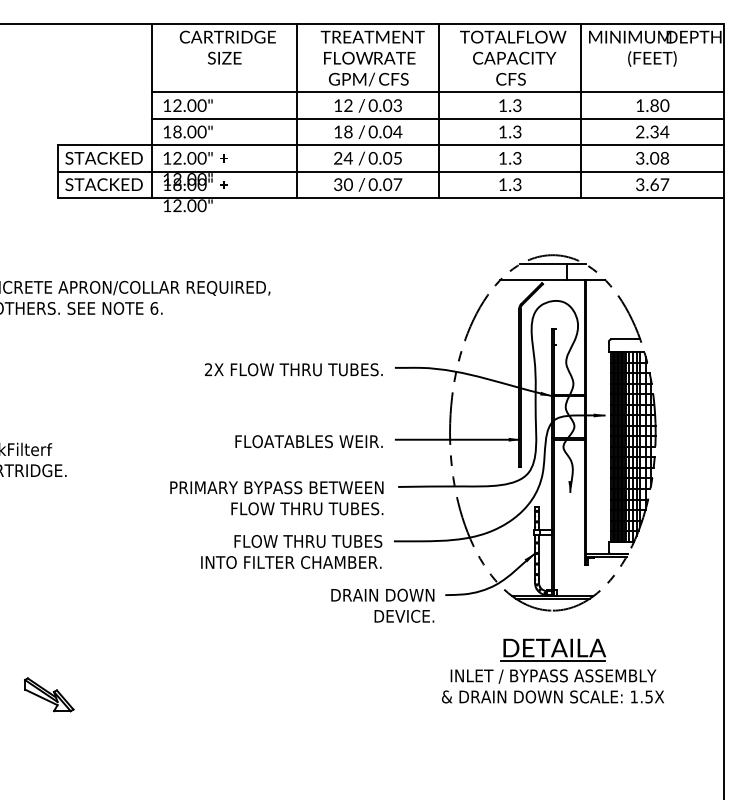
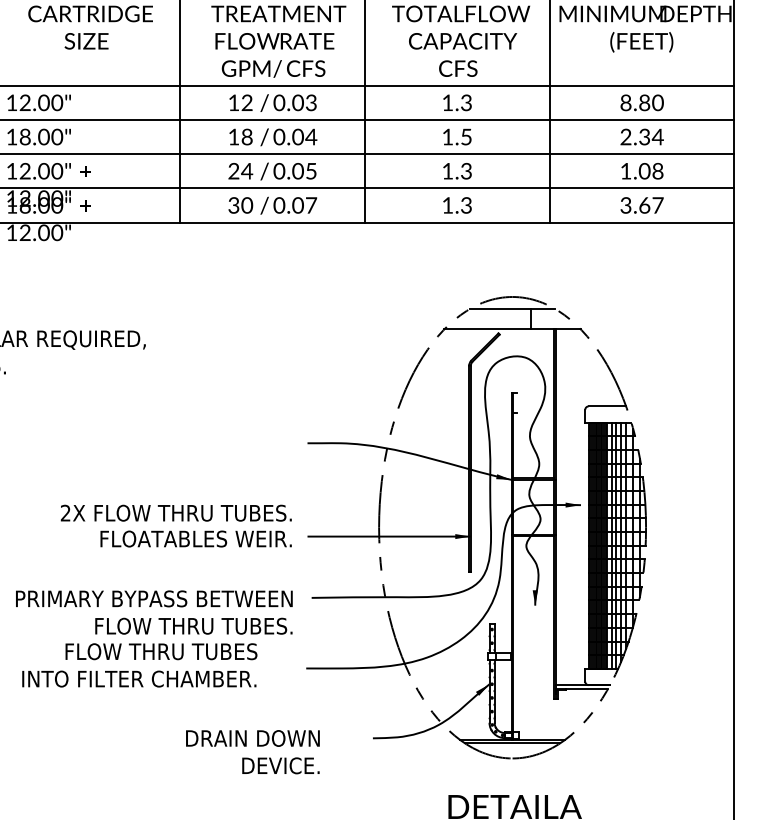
text: (640, 105) -> (626, 102), 1.80 -> 8.80
text: (517, 131) -> (466, 136), 1.3 -> 1.5
text: (640, 157) -> (626, 170), 3.08 -> 1.08
text: (293, 369) -> (175, 512), moved
text: (291, 551) -> (139, 664), moved
text: (382, 605) -> (252, 751), moved

